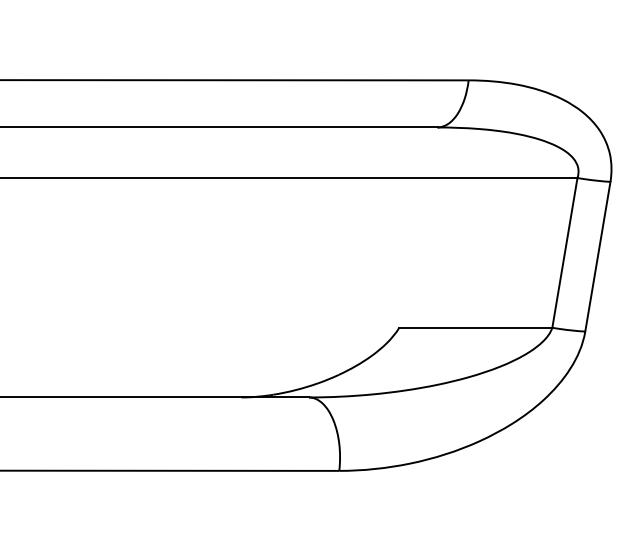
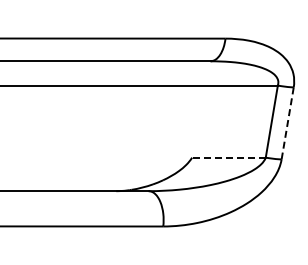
line: (597, 256) -> (287, 123), solid -> dashed
line: (474, 327) -> (228, 157), solid -> dashed

